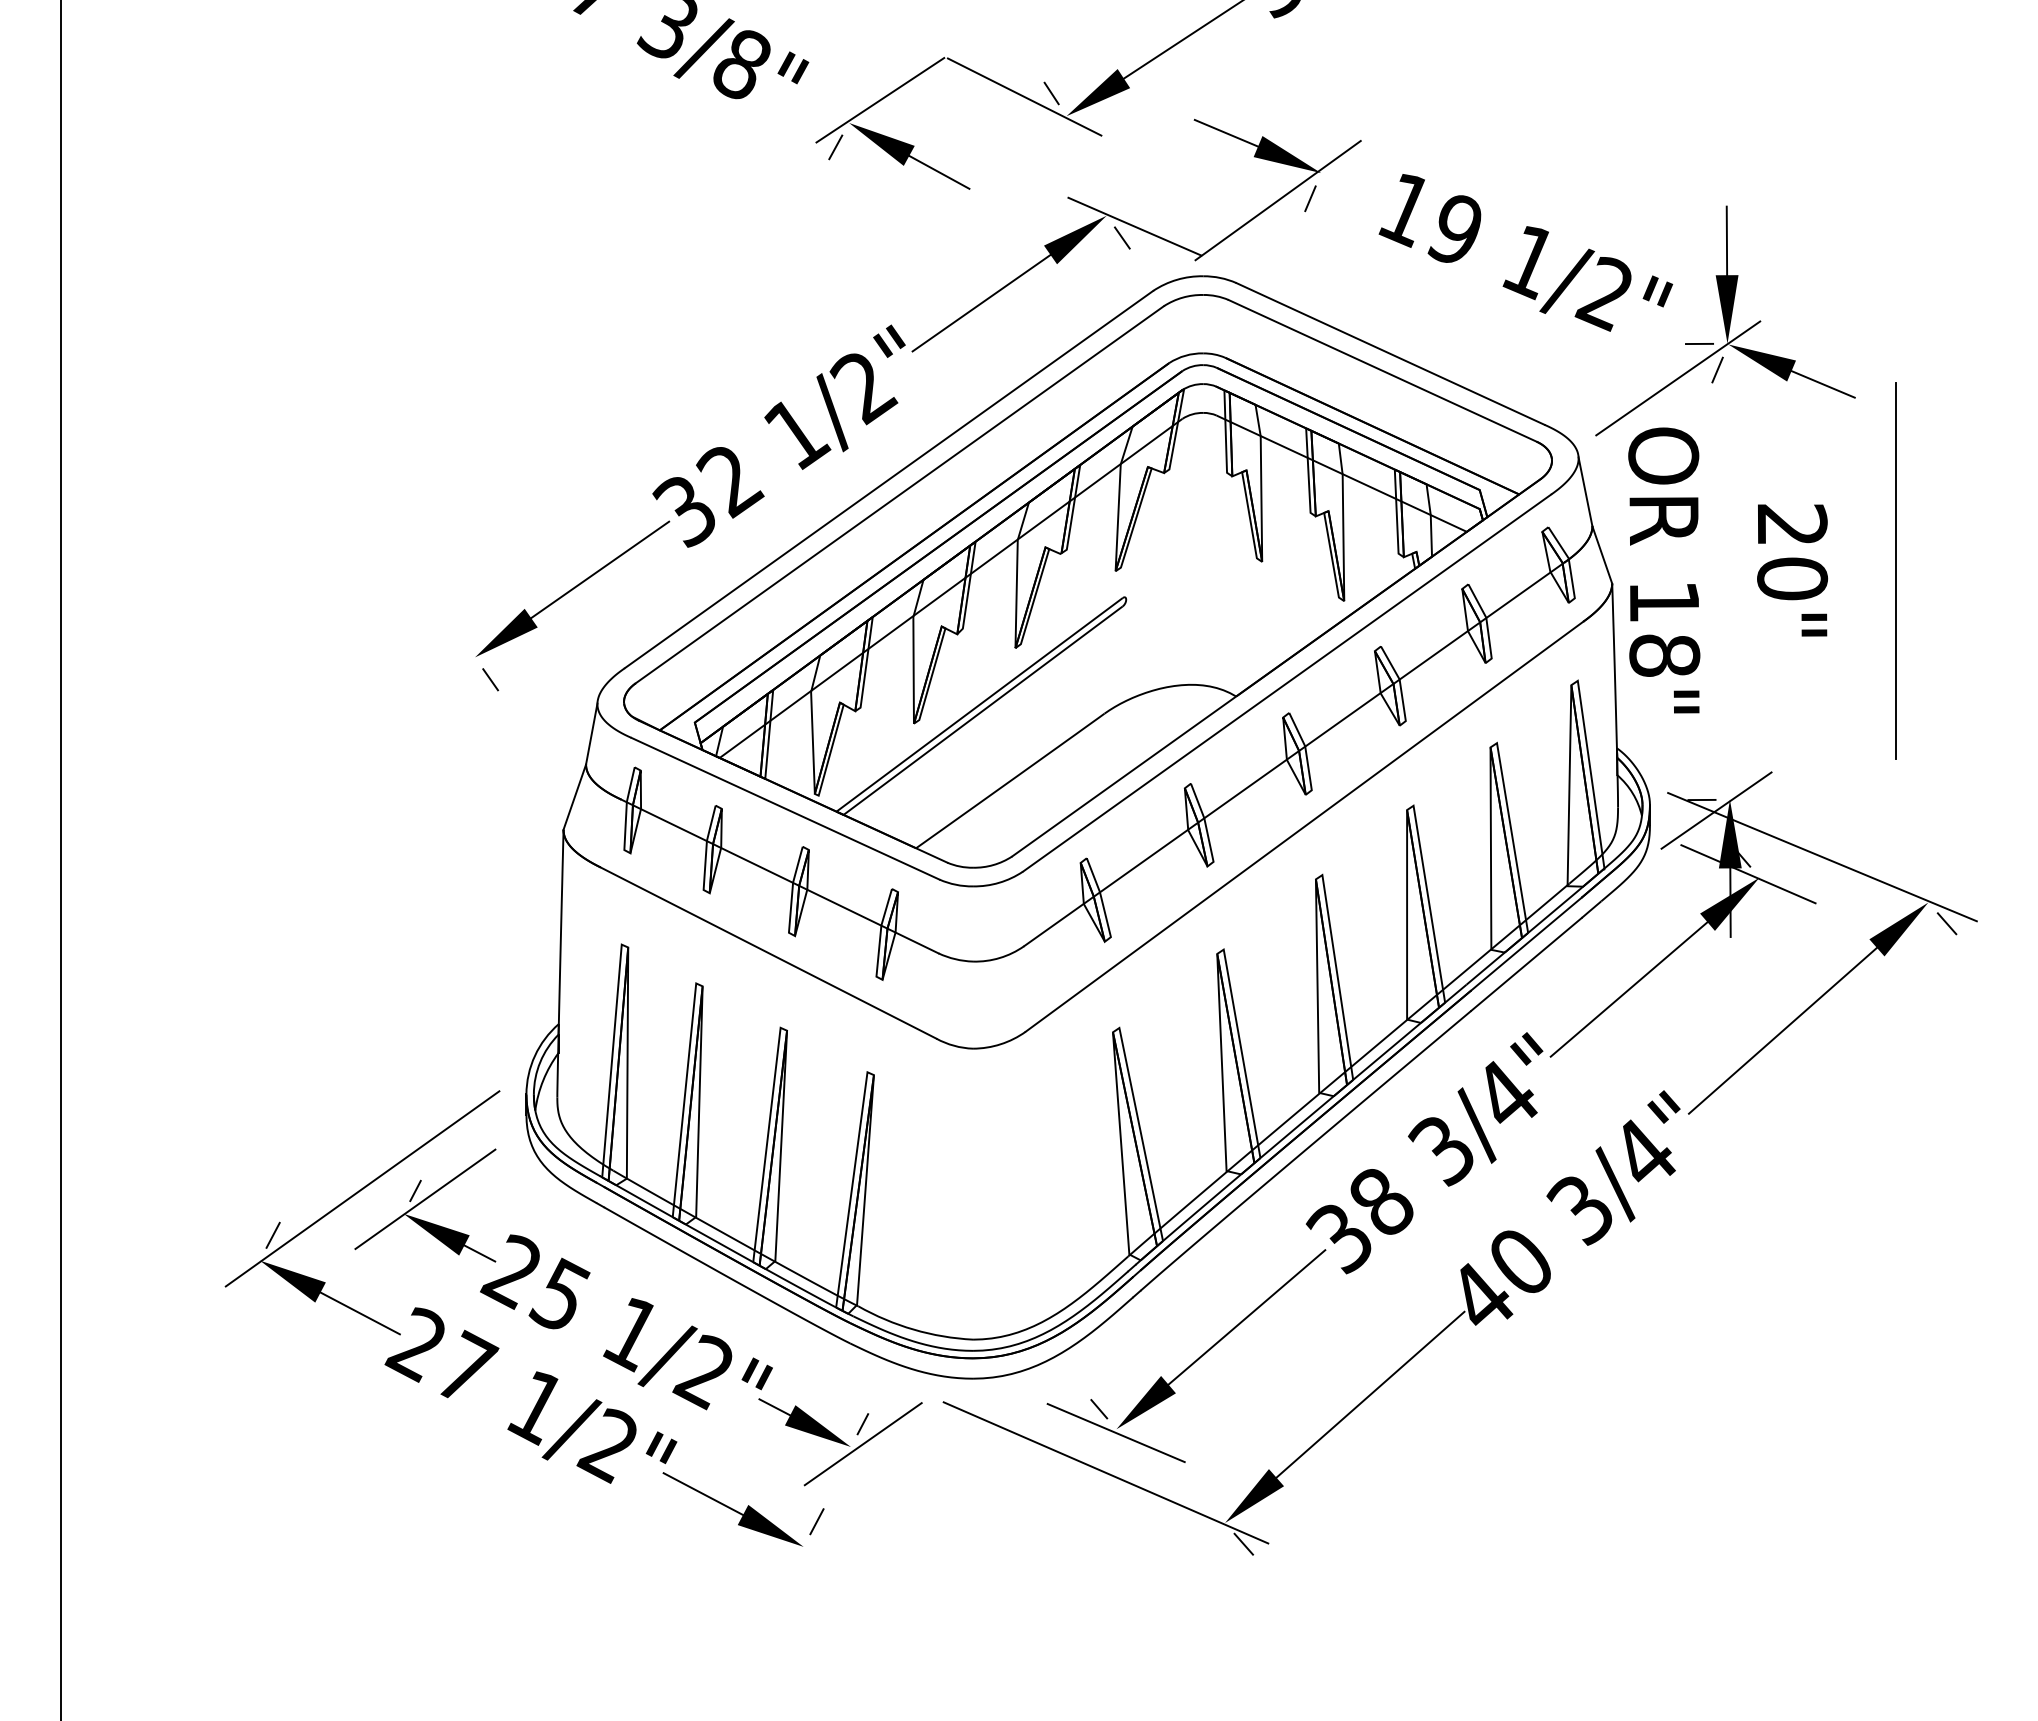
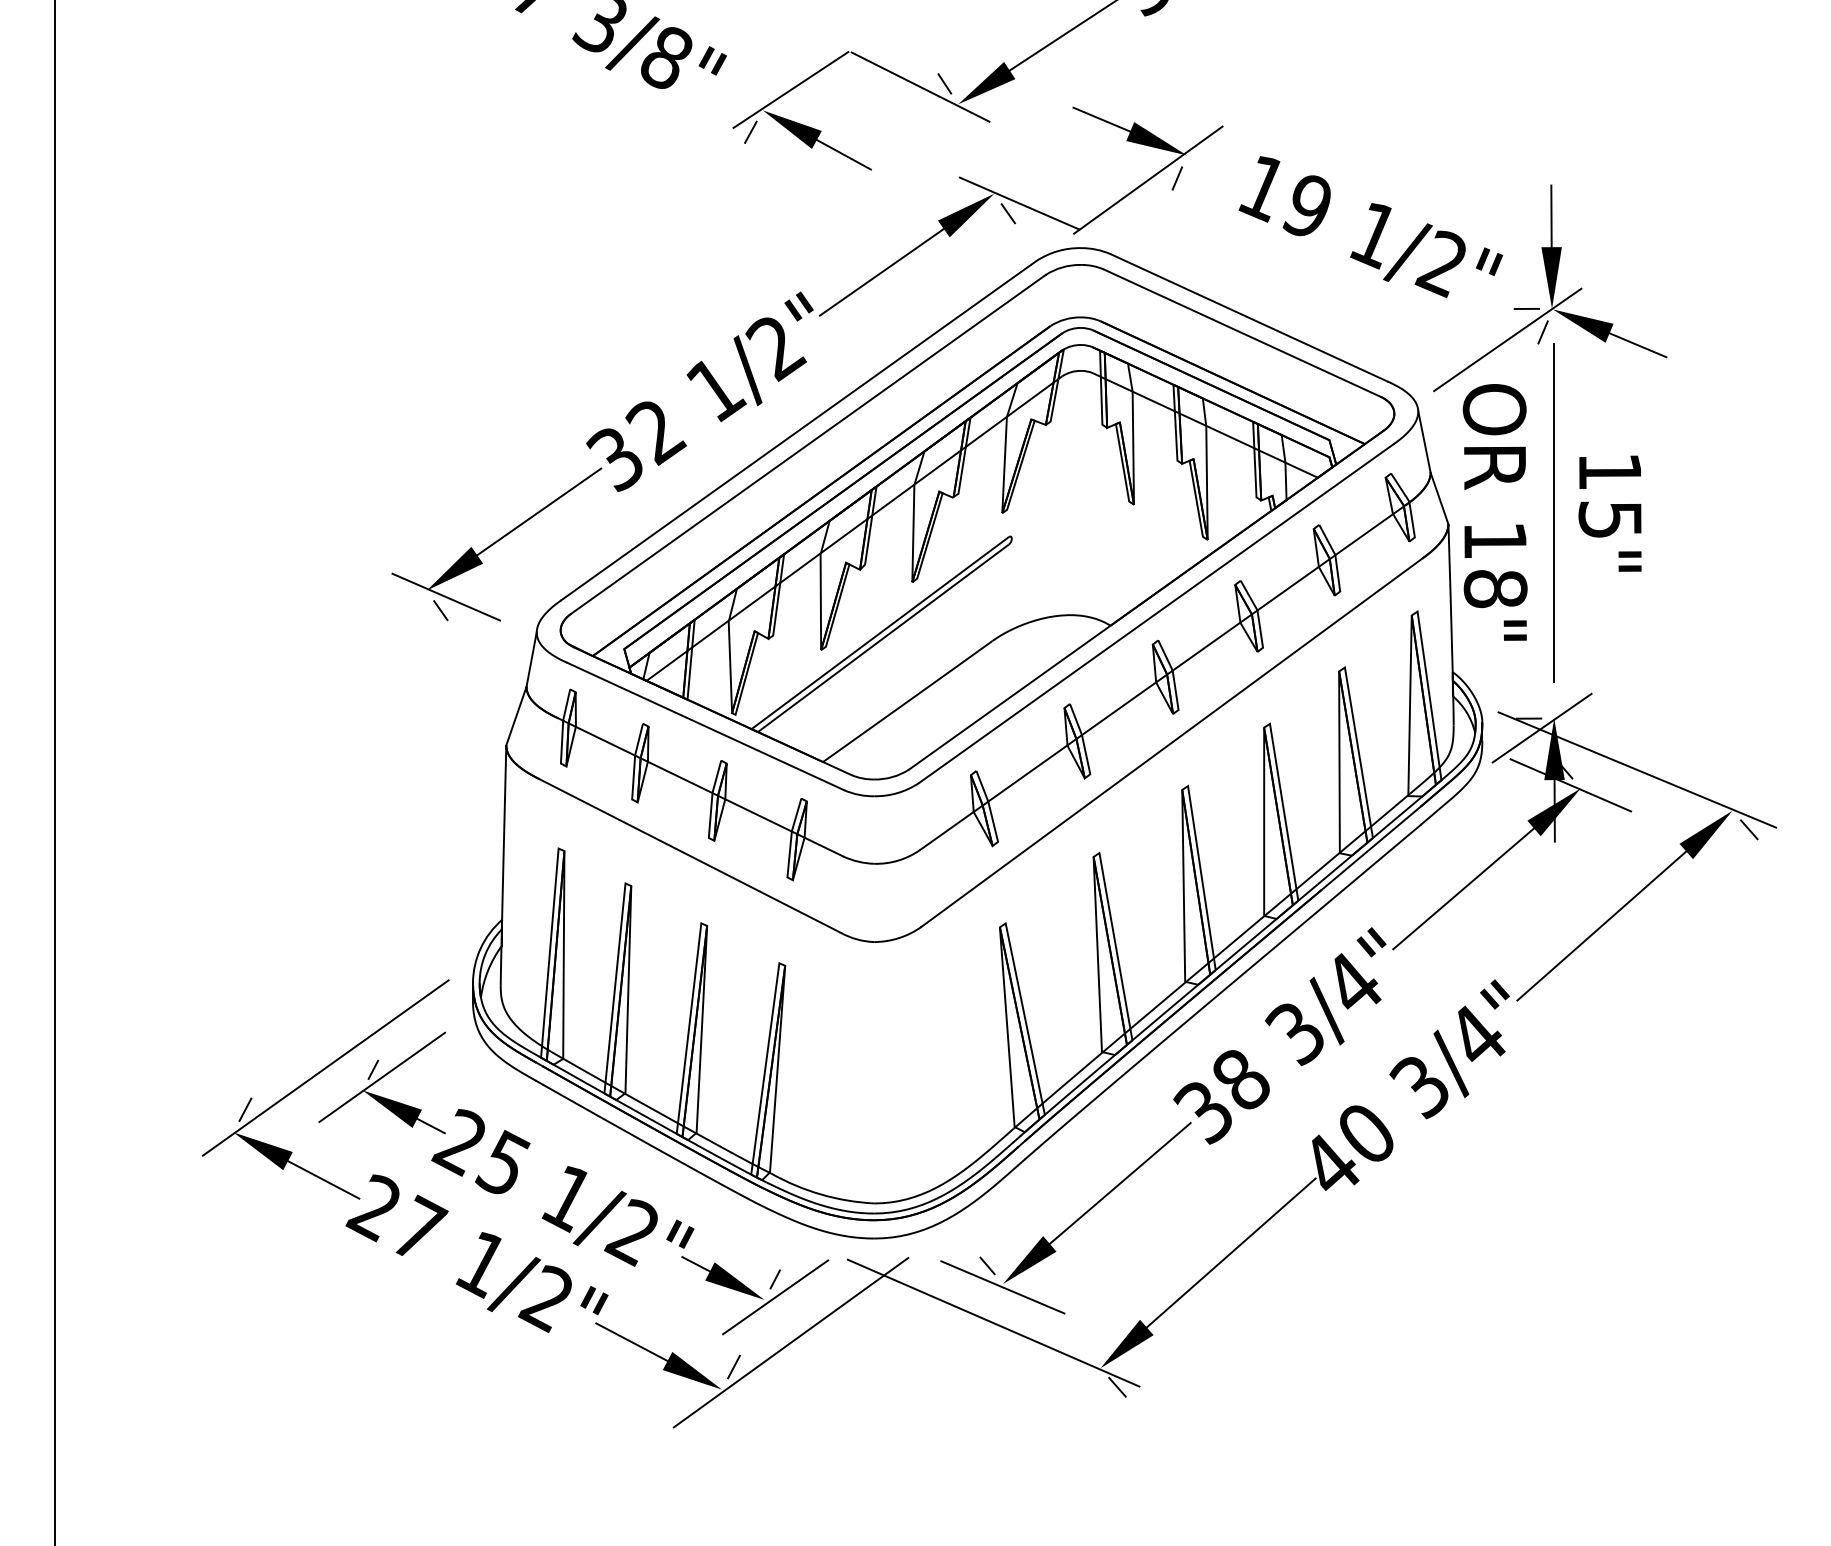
text: (1792, 552) -> (1610, 496), 20" -> 15"
line: (1895, 570) -> (1553, 512), moved
line: (496, 664) -> (446, 596), added
line: (880, 1494) -> (791, 1342), added

